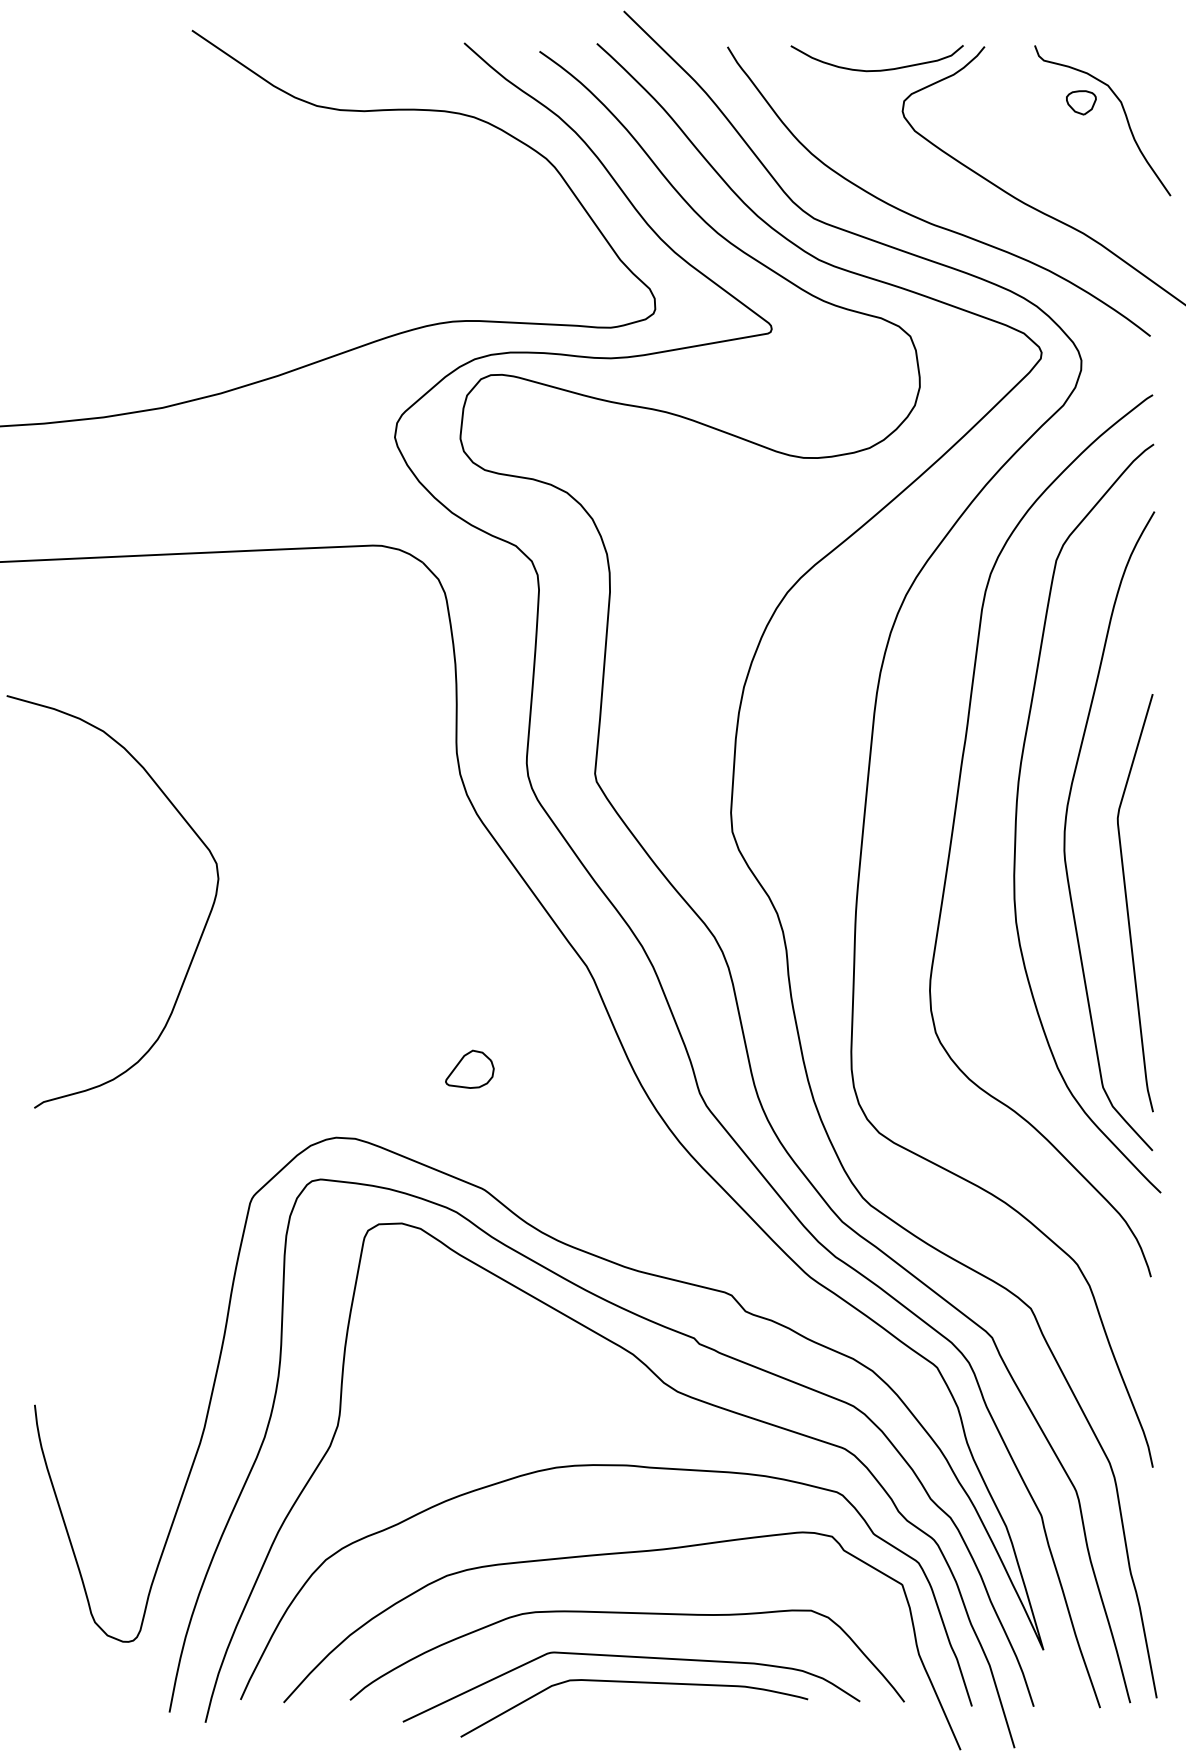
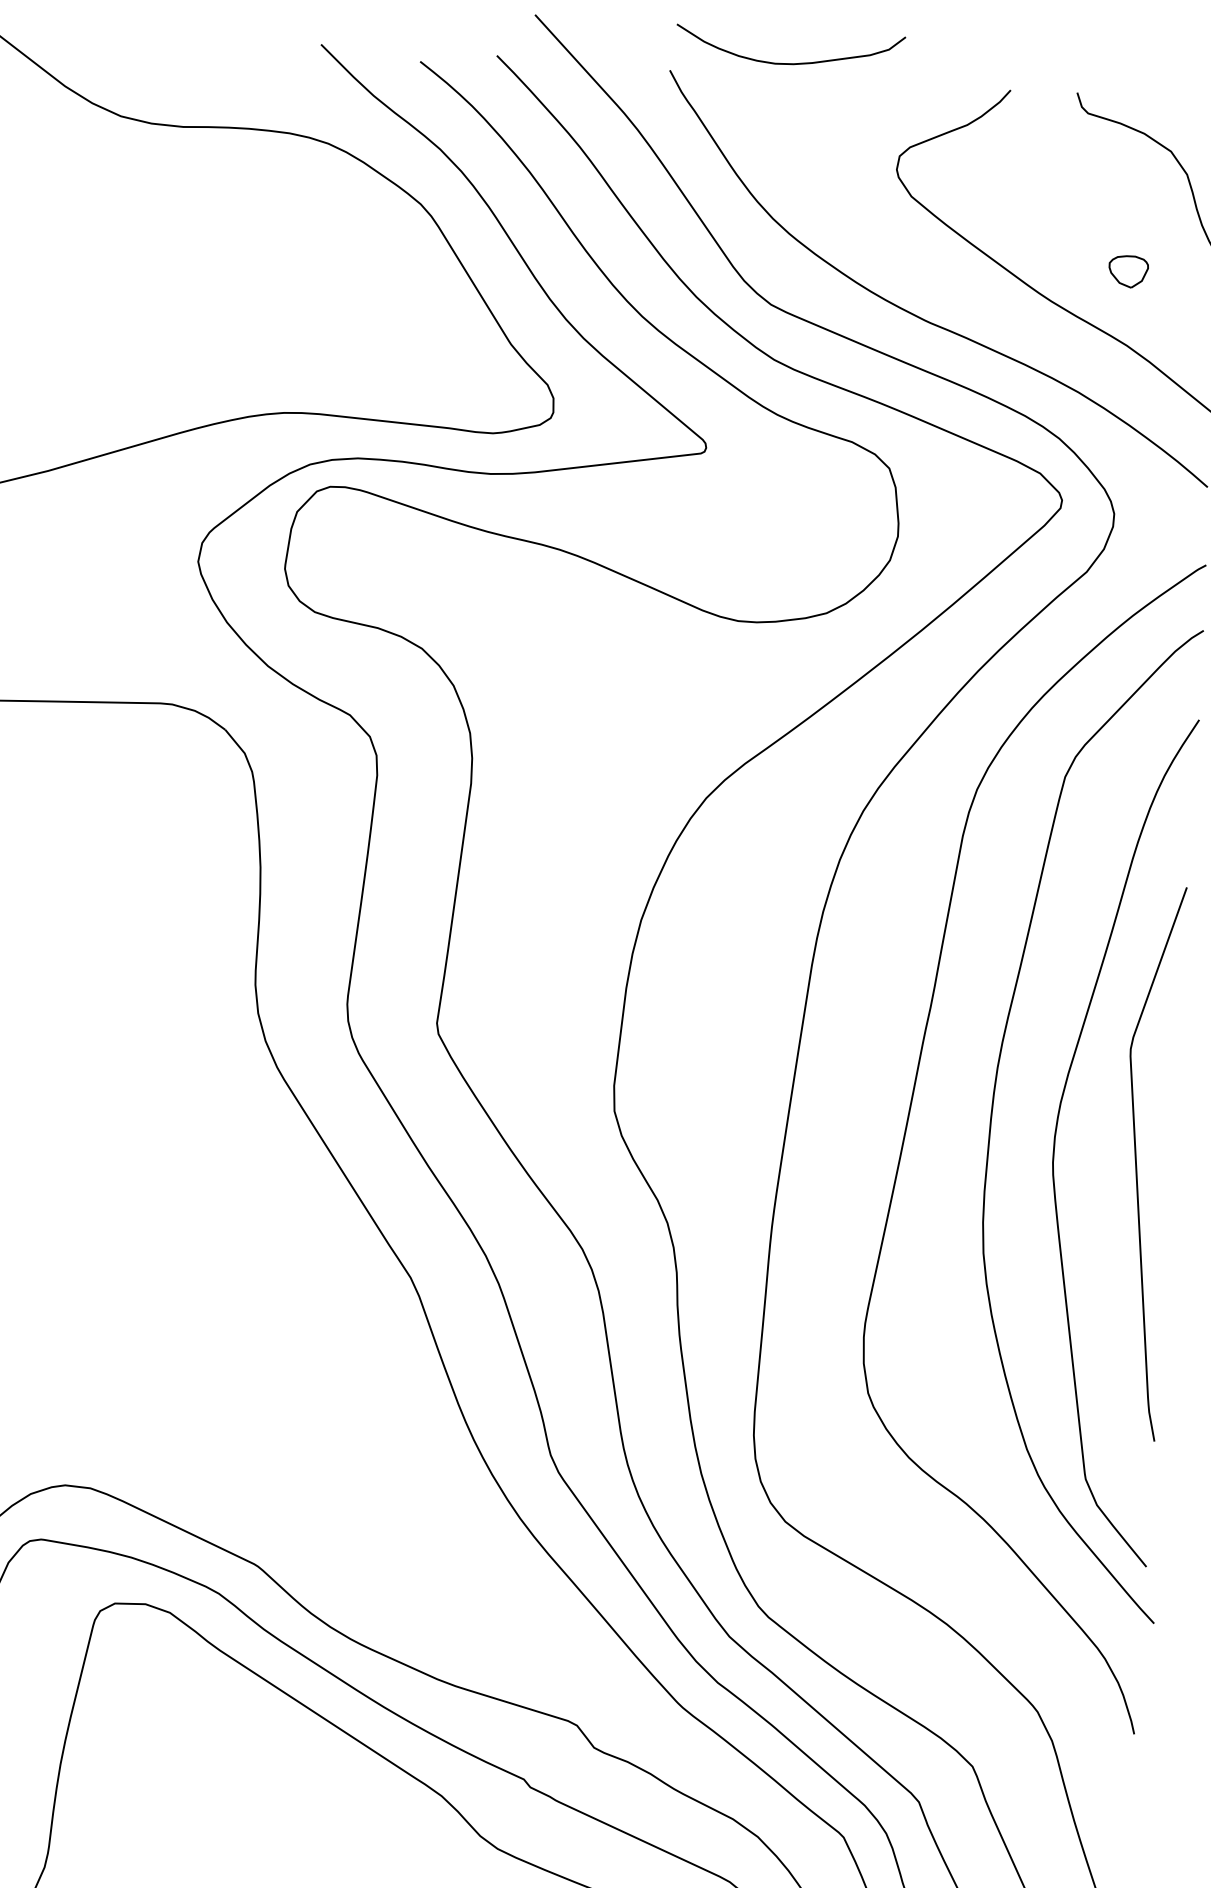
curve: (878, 69) -> (791, 62), moved
part: (1081, 102) -> (1128, 271), moved
curve: (1127, 903) -> (1136, 1162), moved
part: (469, 1068) -> (247, 1404), removed

